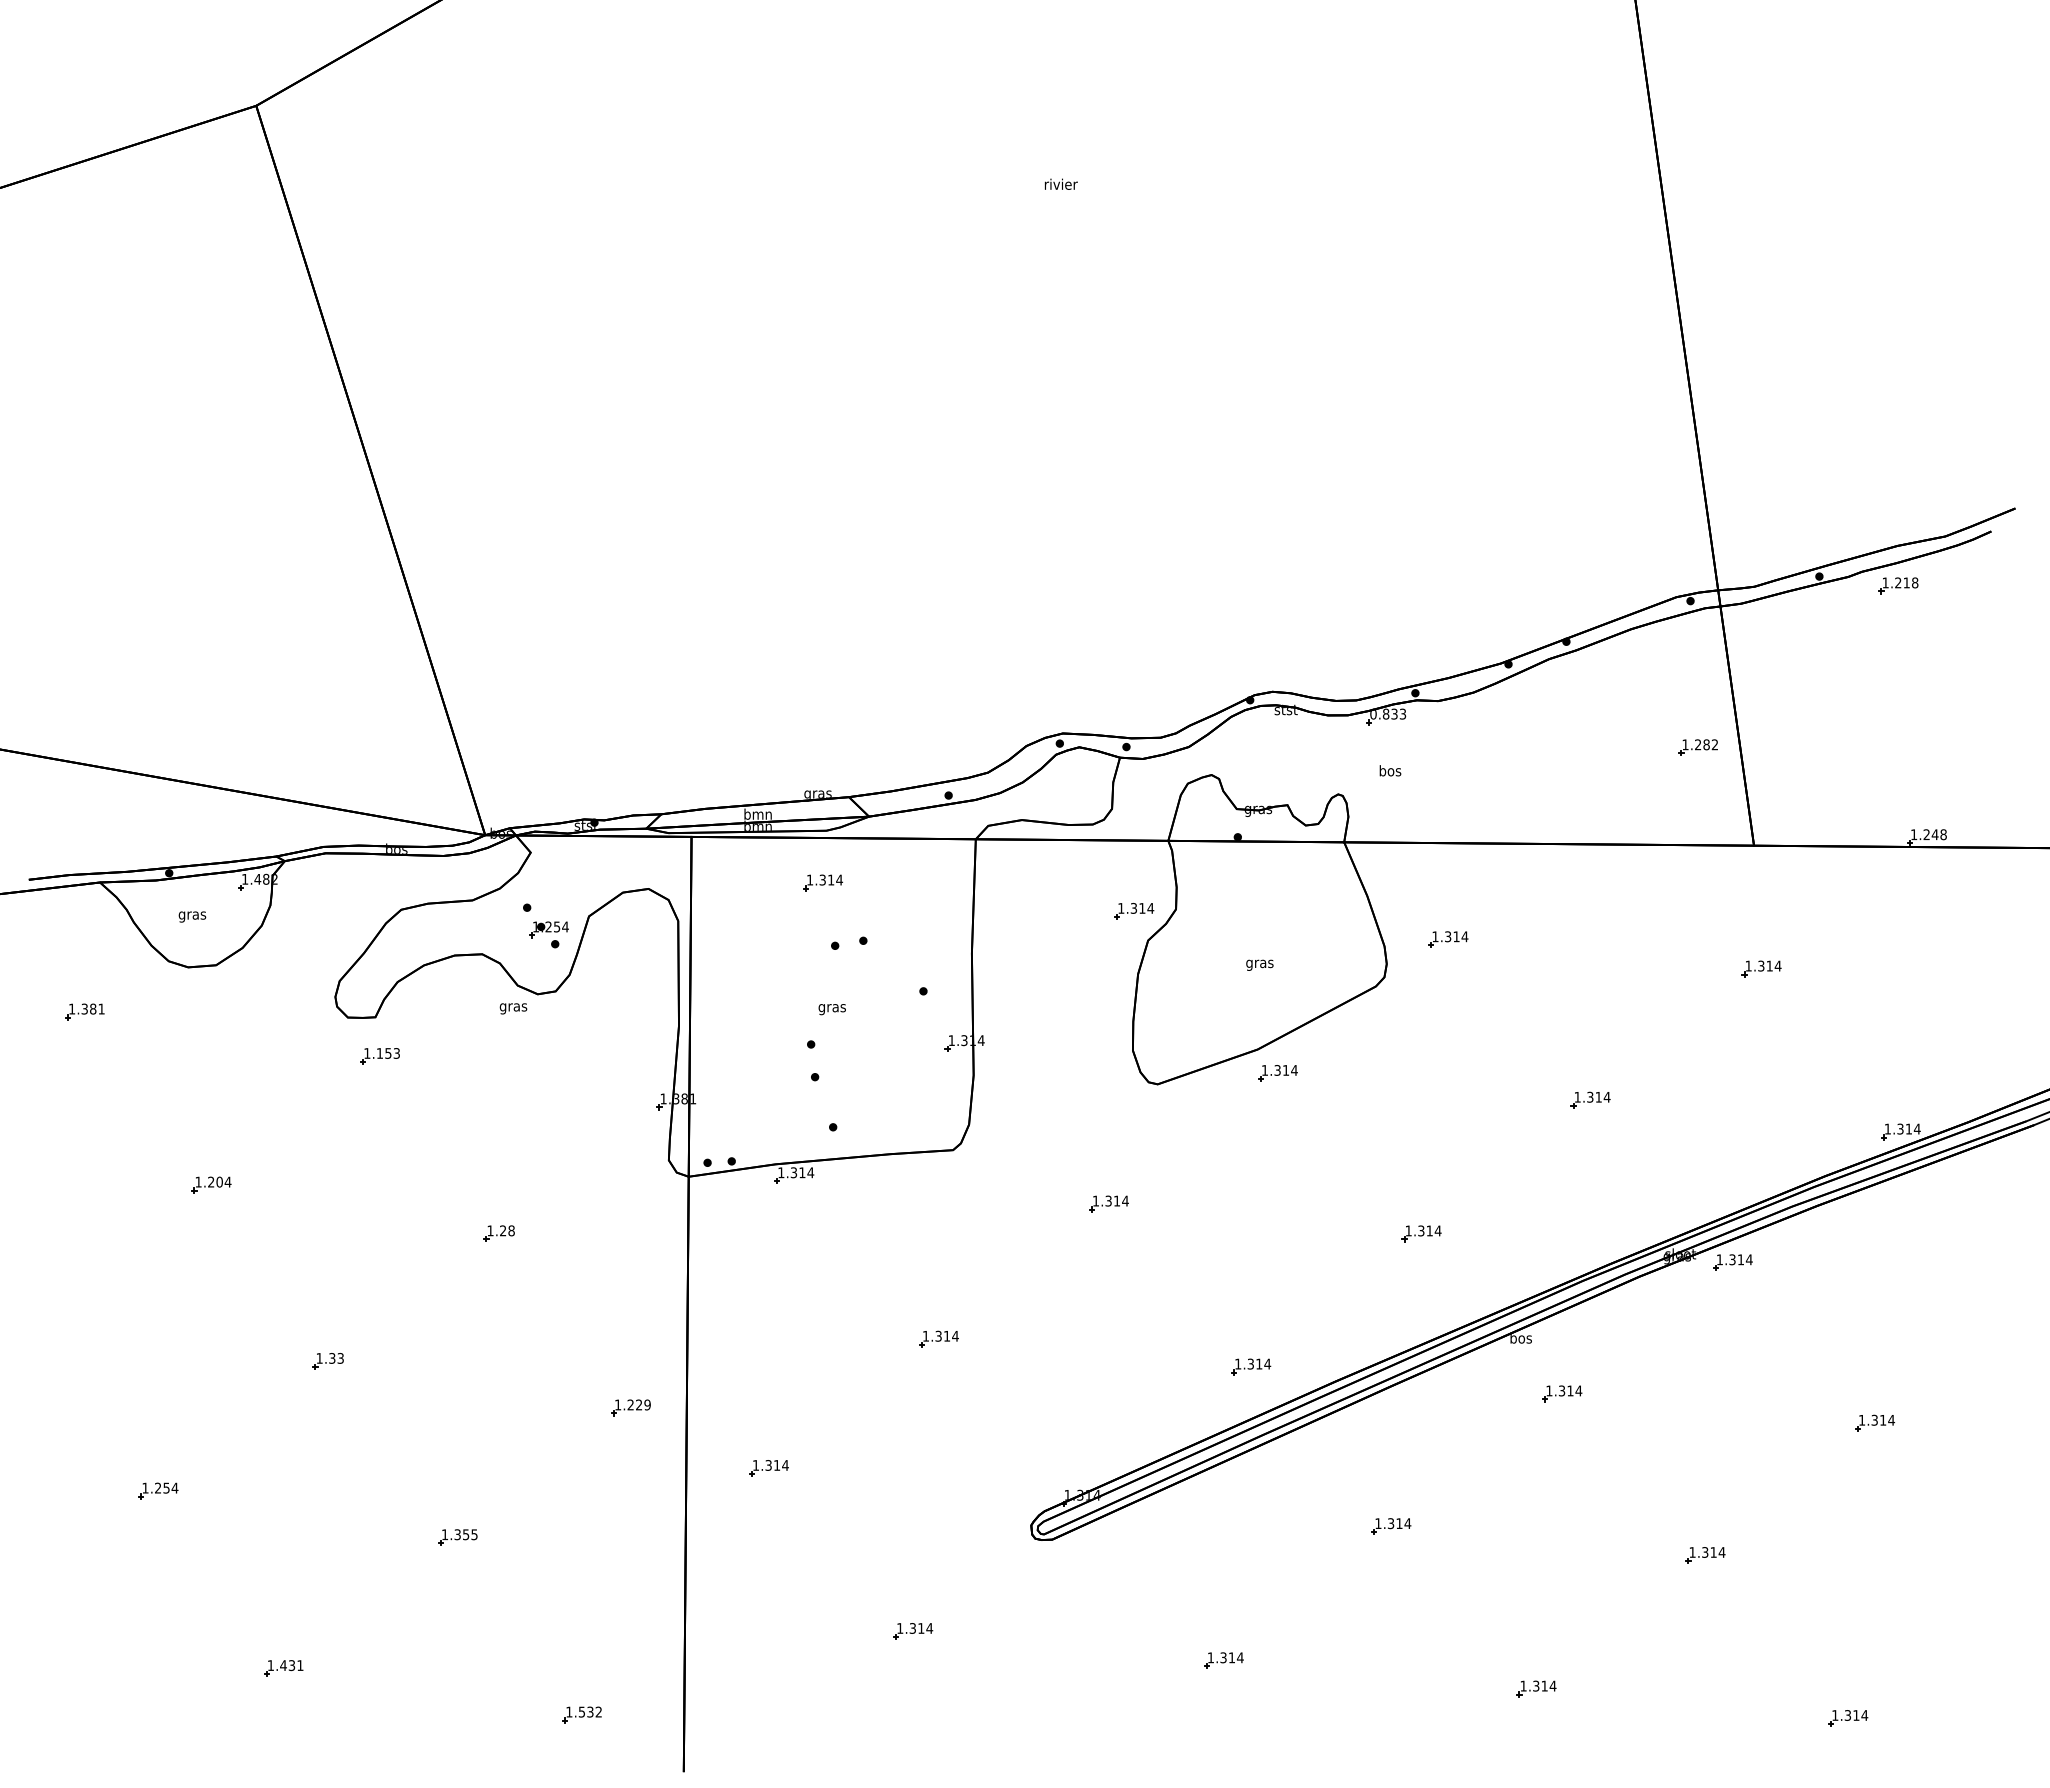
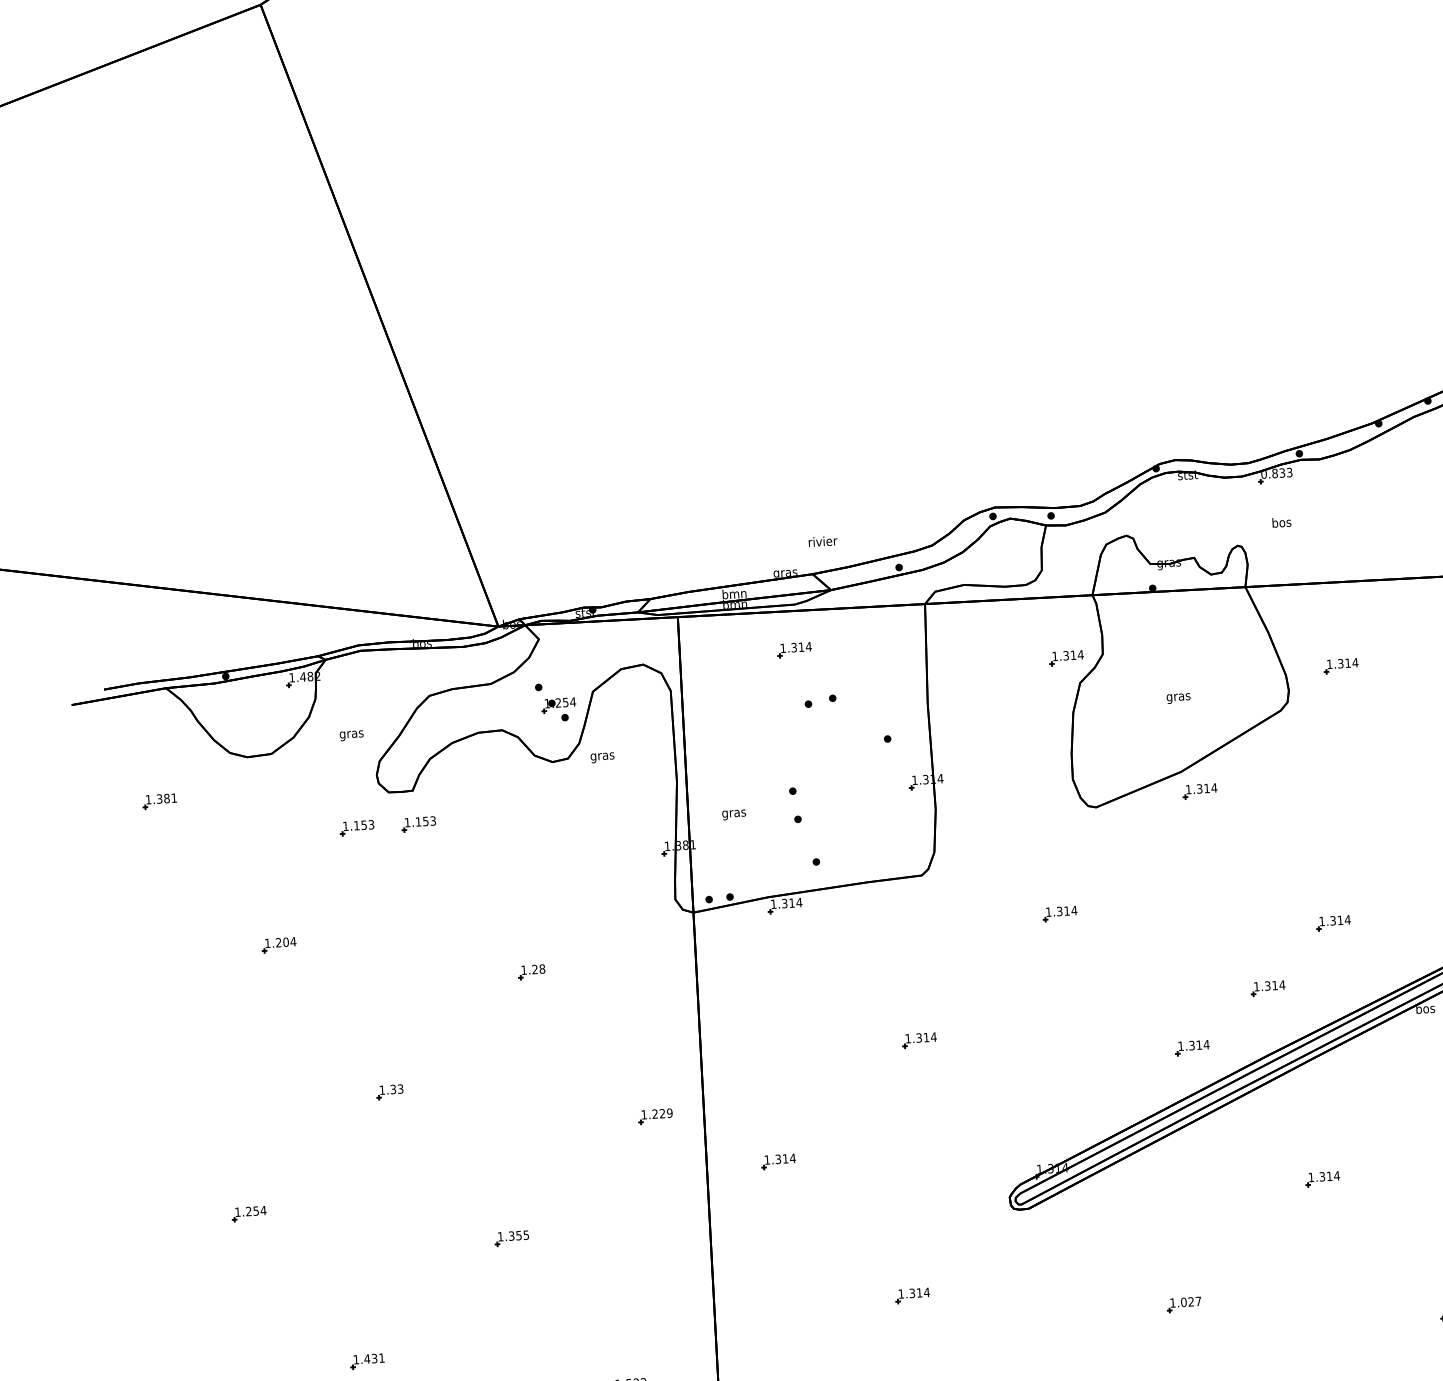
text: (1061, 183) -> (823, 540), moved
text: (192, 916) -> (351, 735), moved
text: (513, 1008) -> (602, 757), moved
text: (831, 1009) -> (733, 814), moved
part: (308, 1056) -> (356, 828), added
part: (1342, 1303) -> (1268, 988), added
text: (1231, 1657) -> (1190, 1301), 1.314 -> 1.027

